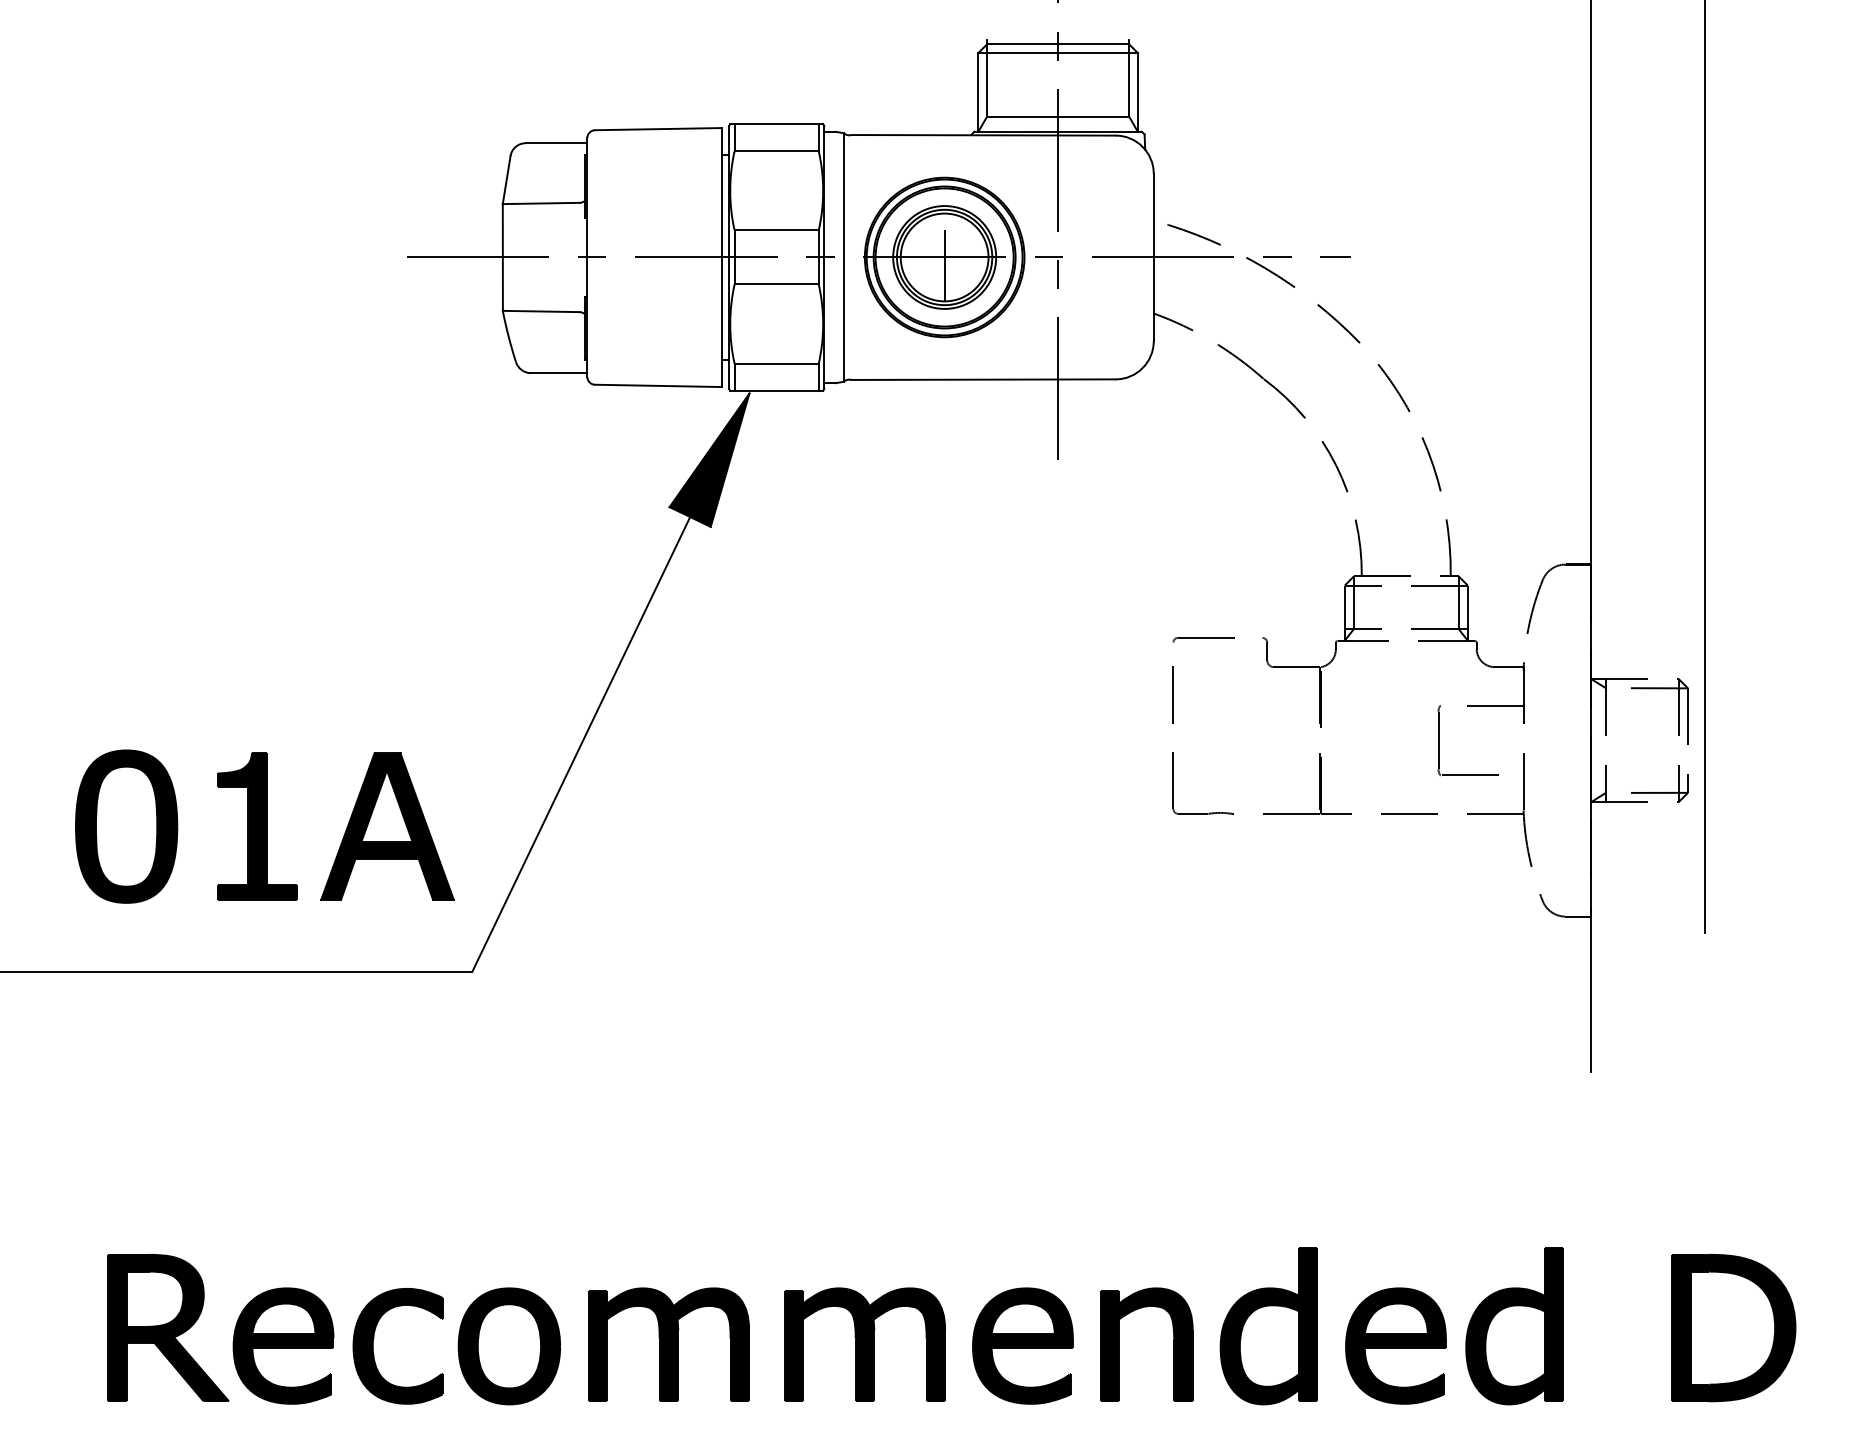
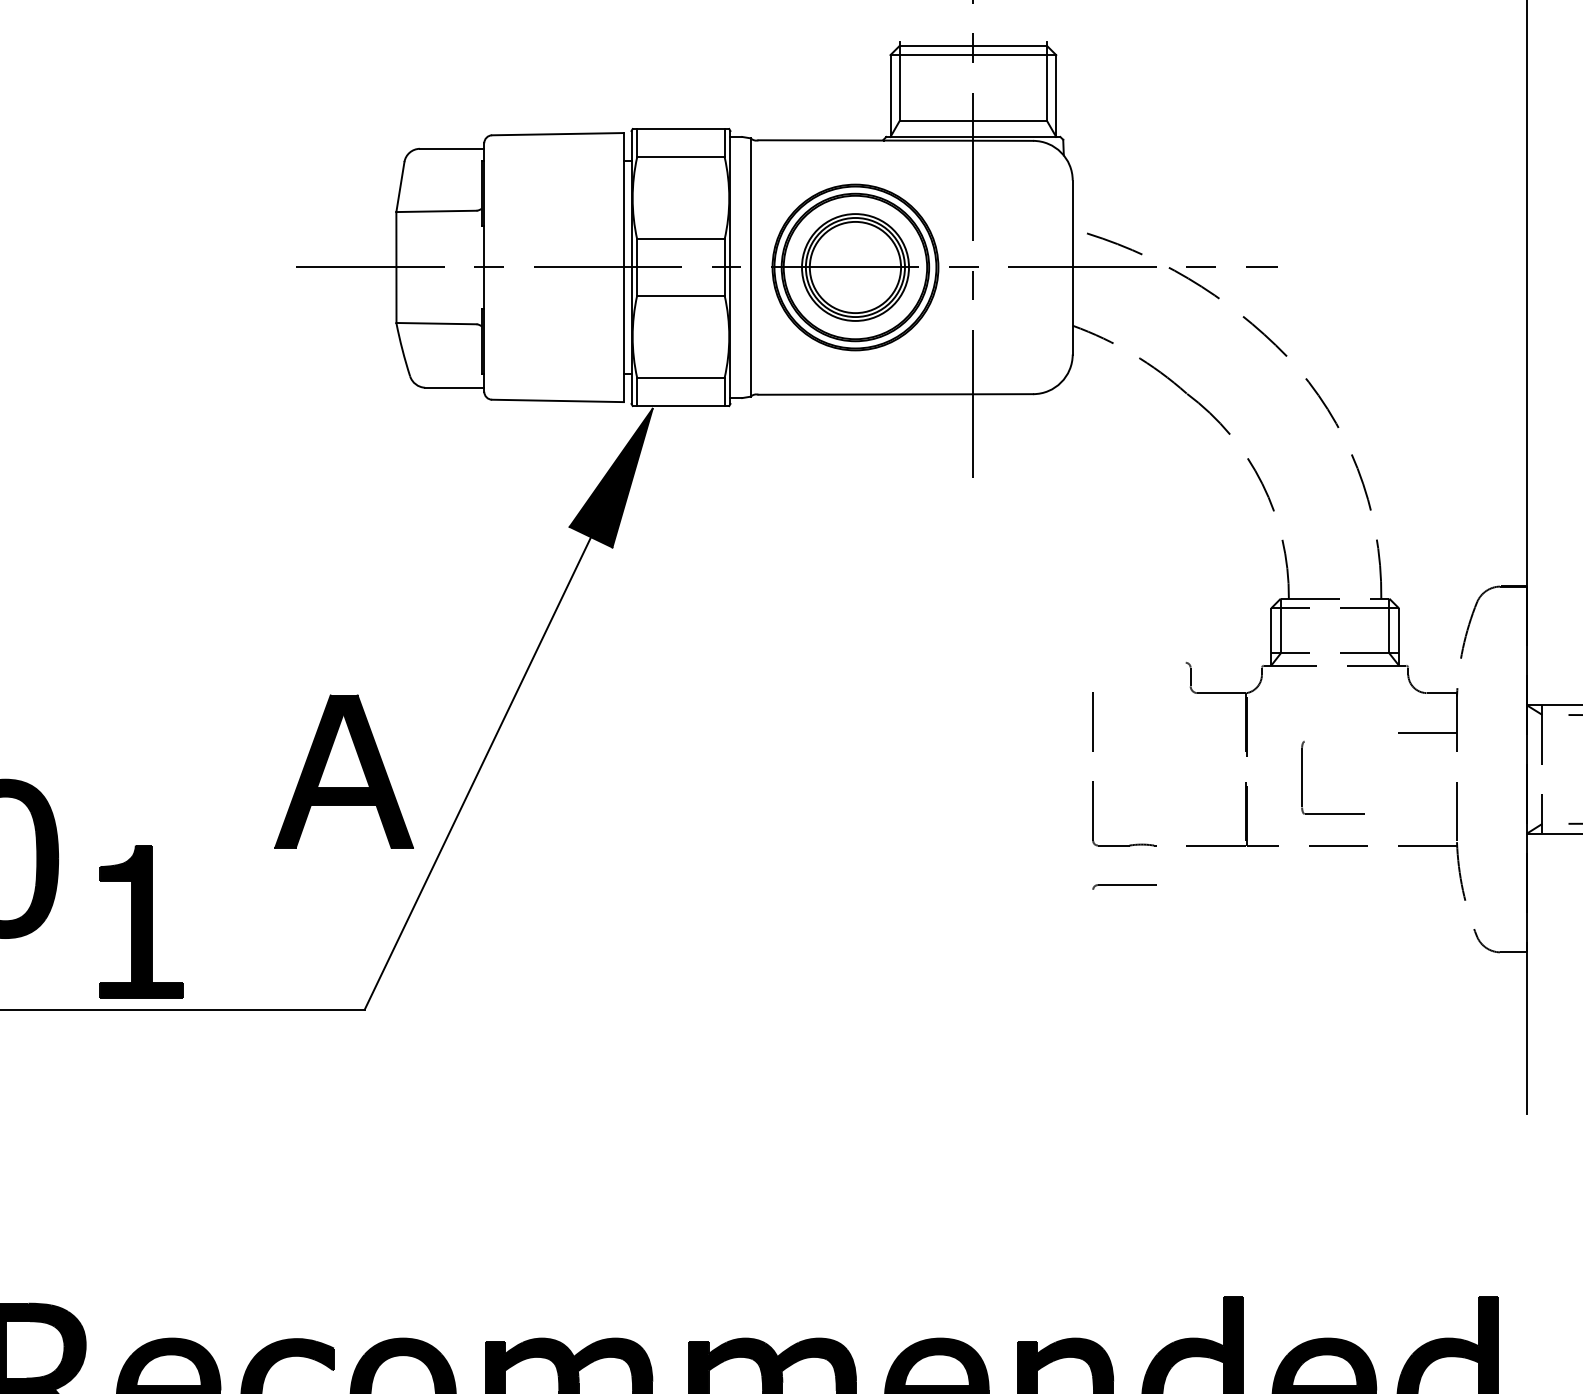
line: (944, 265) -> (855, 275), removed
part: (1203, 639) -> (1124, 886), moved
part: (1439, 740) -> (1303, 777), moved
part: (257, 826) -> (141, 922), moved
part: (387, 826) -> (344, 771), moved

